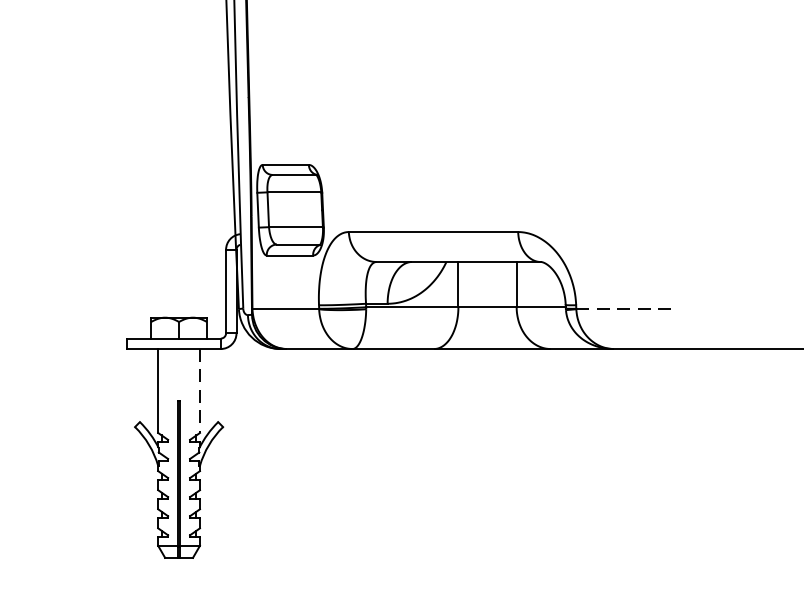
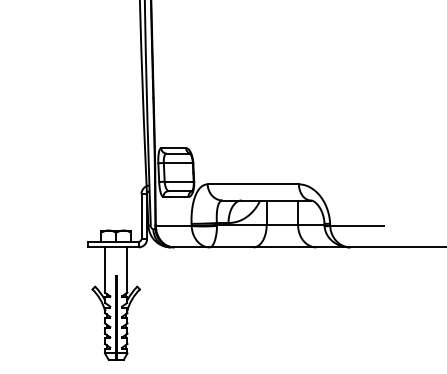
line: (627, 308) -> (357, 225), dashed -> solid
line: (200, 390) -> (127, 269), dashed -> solid

